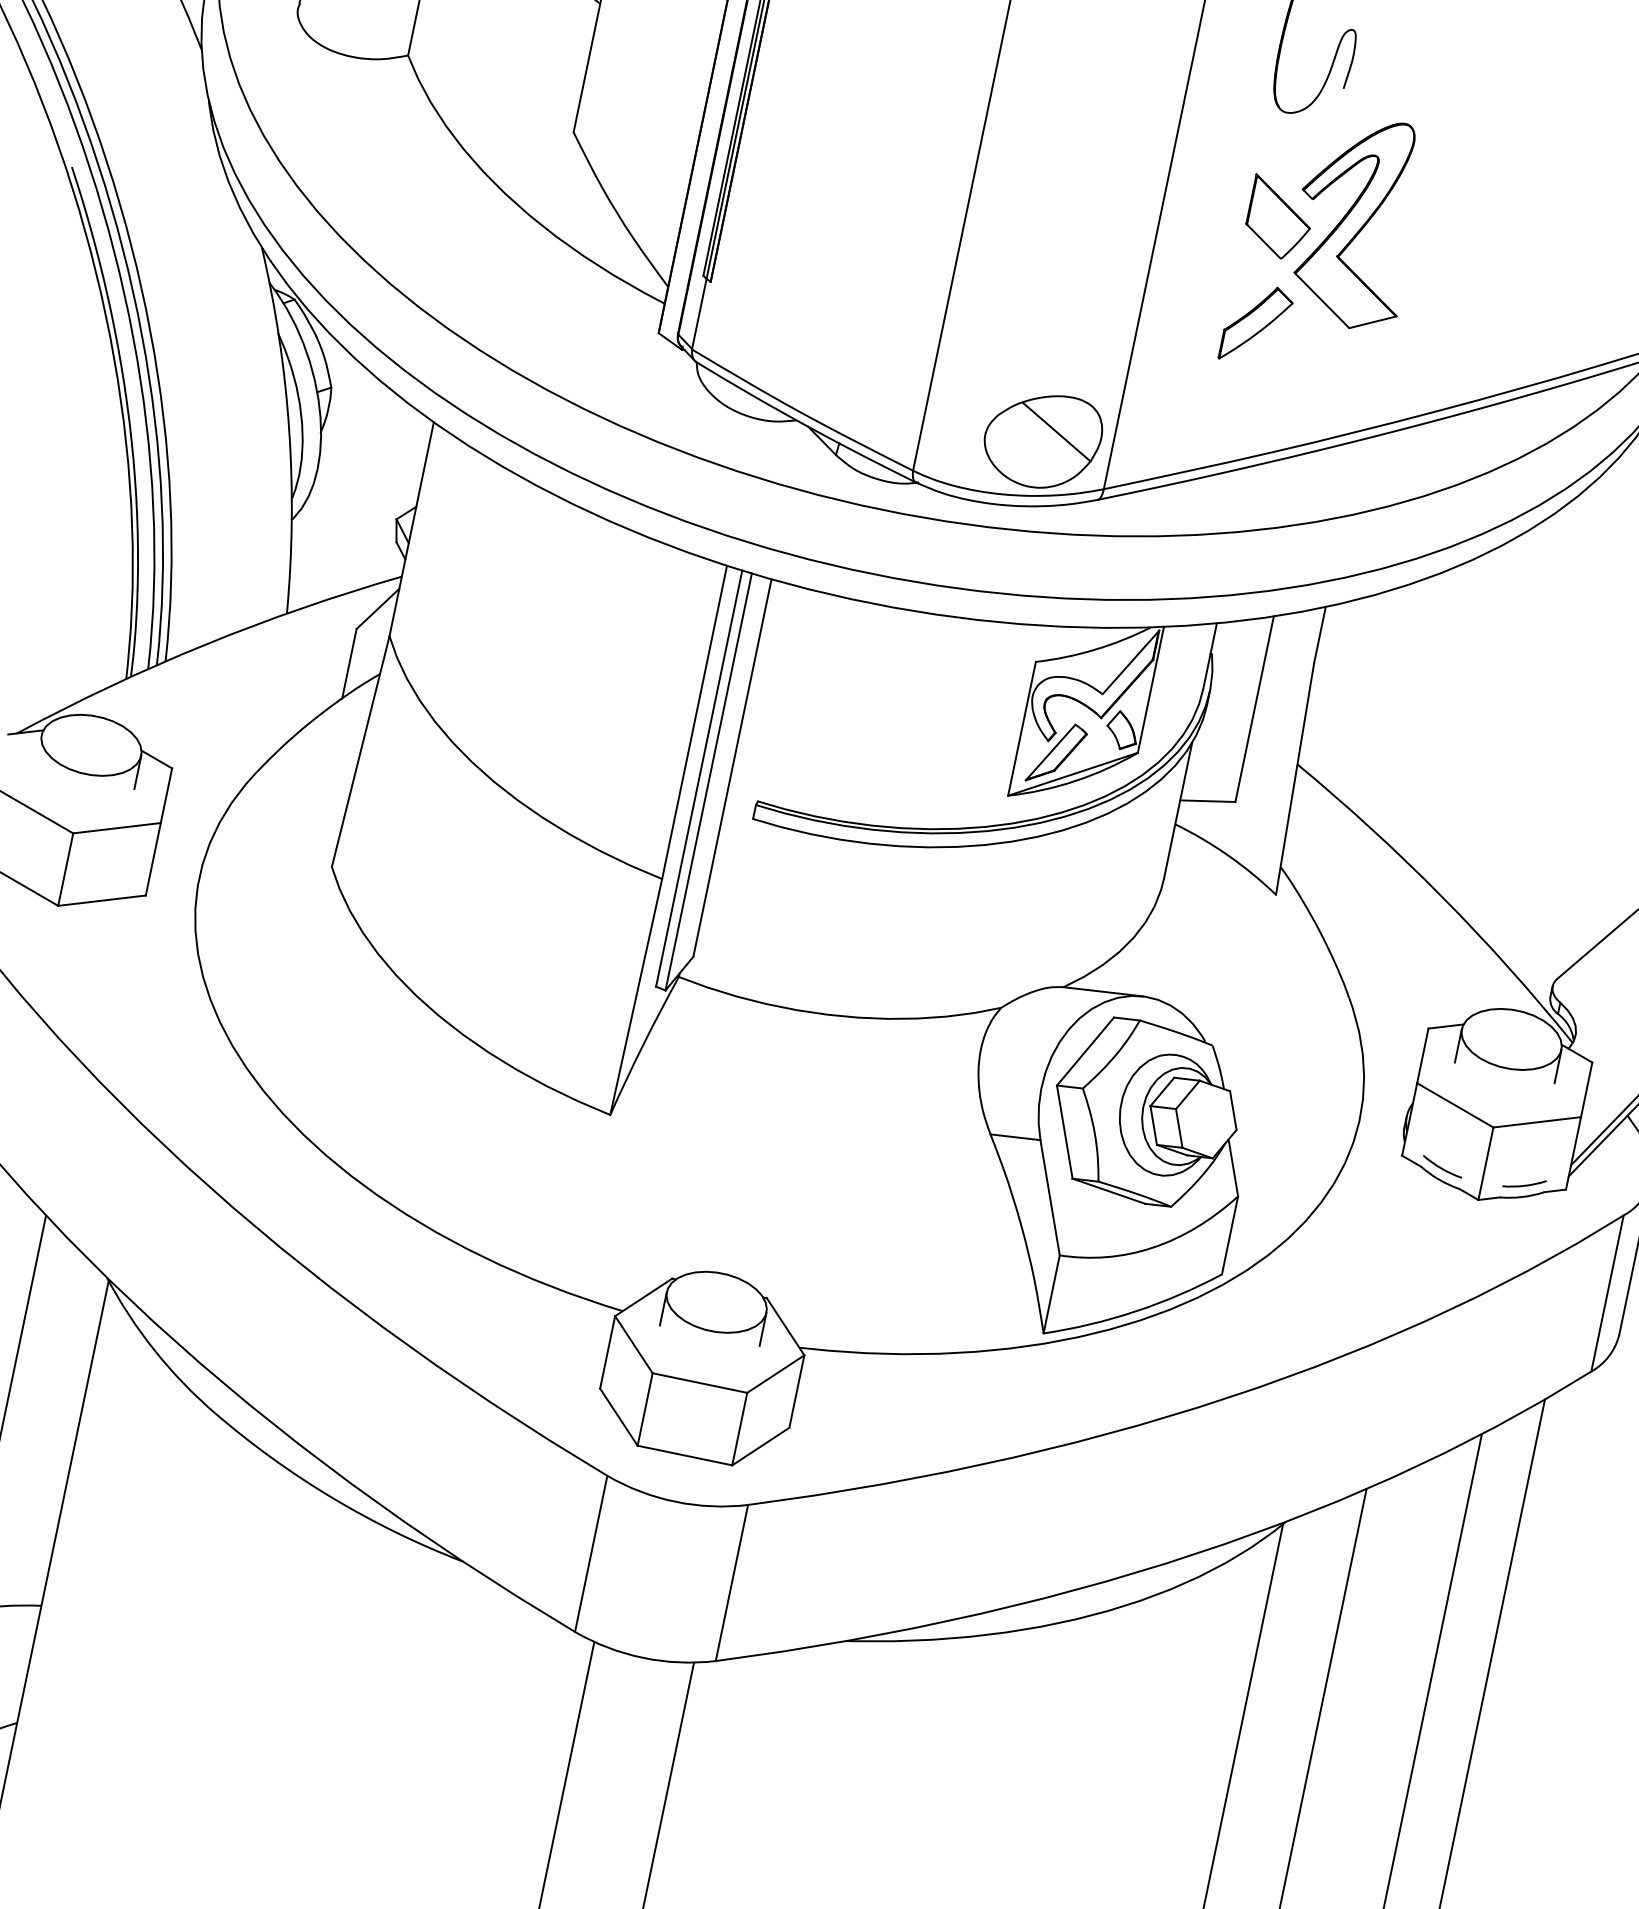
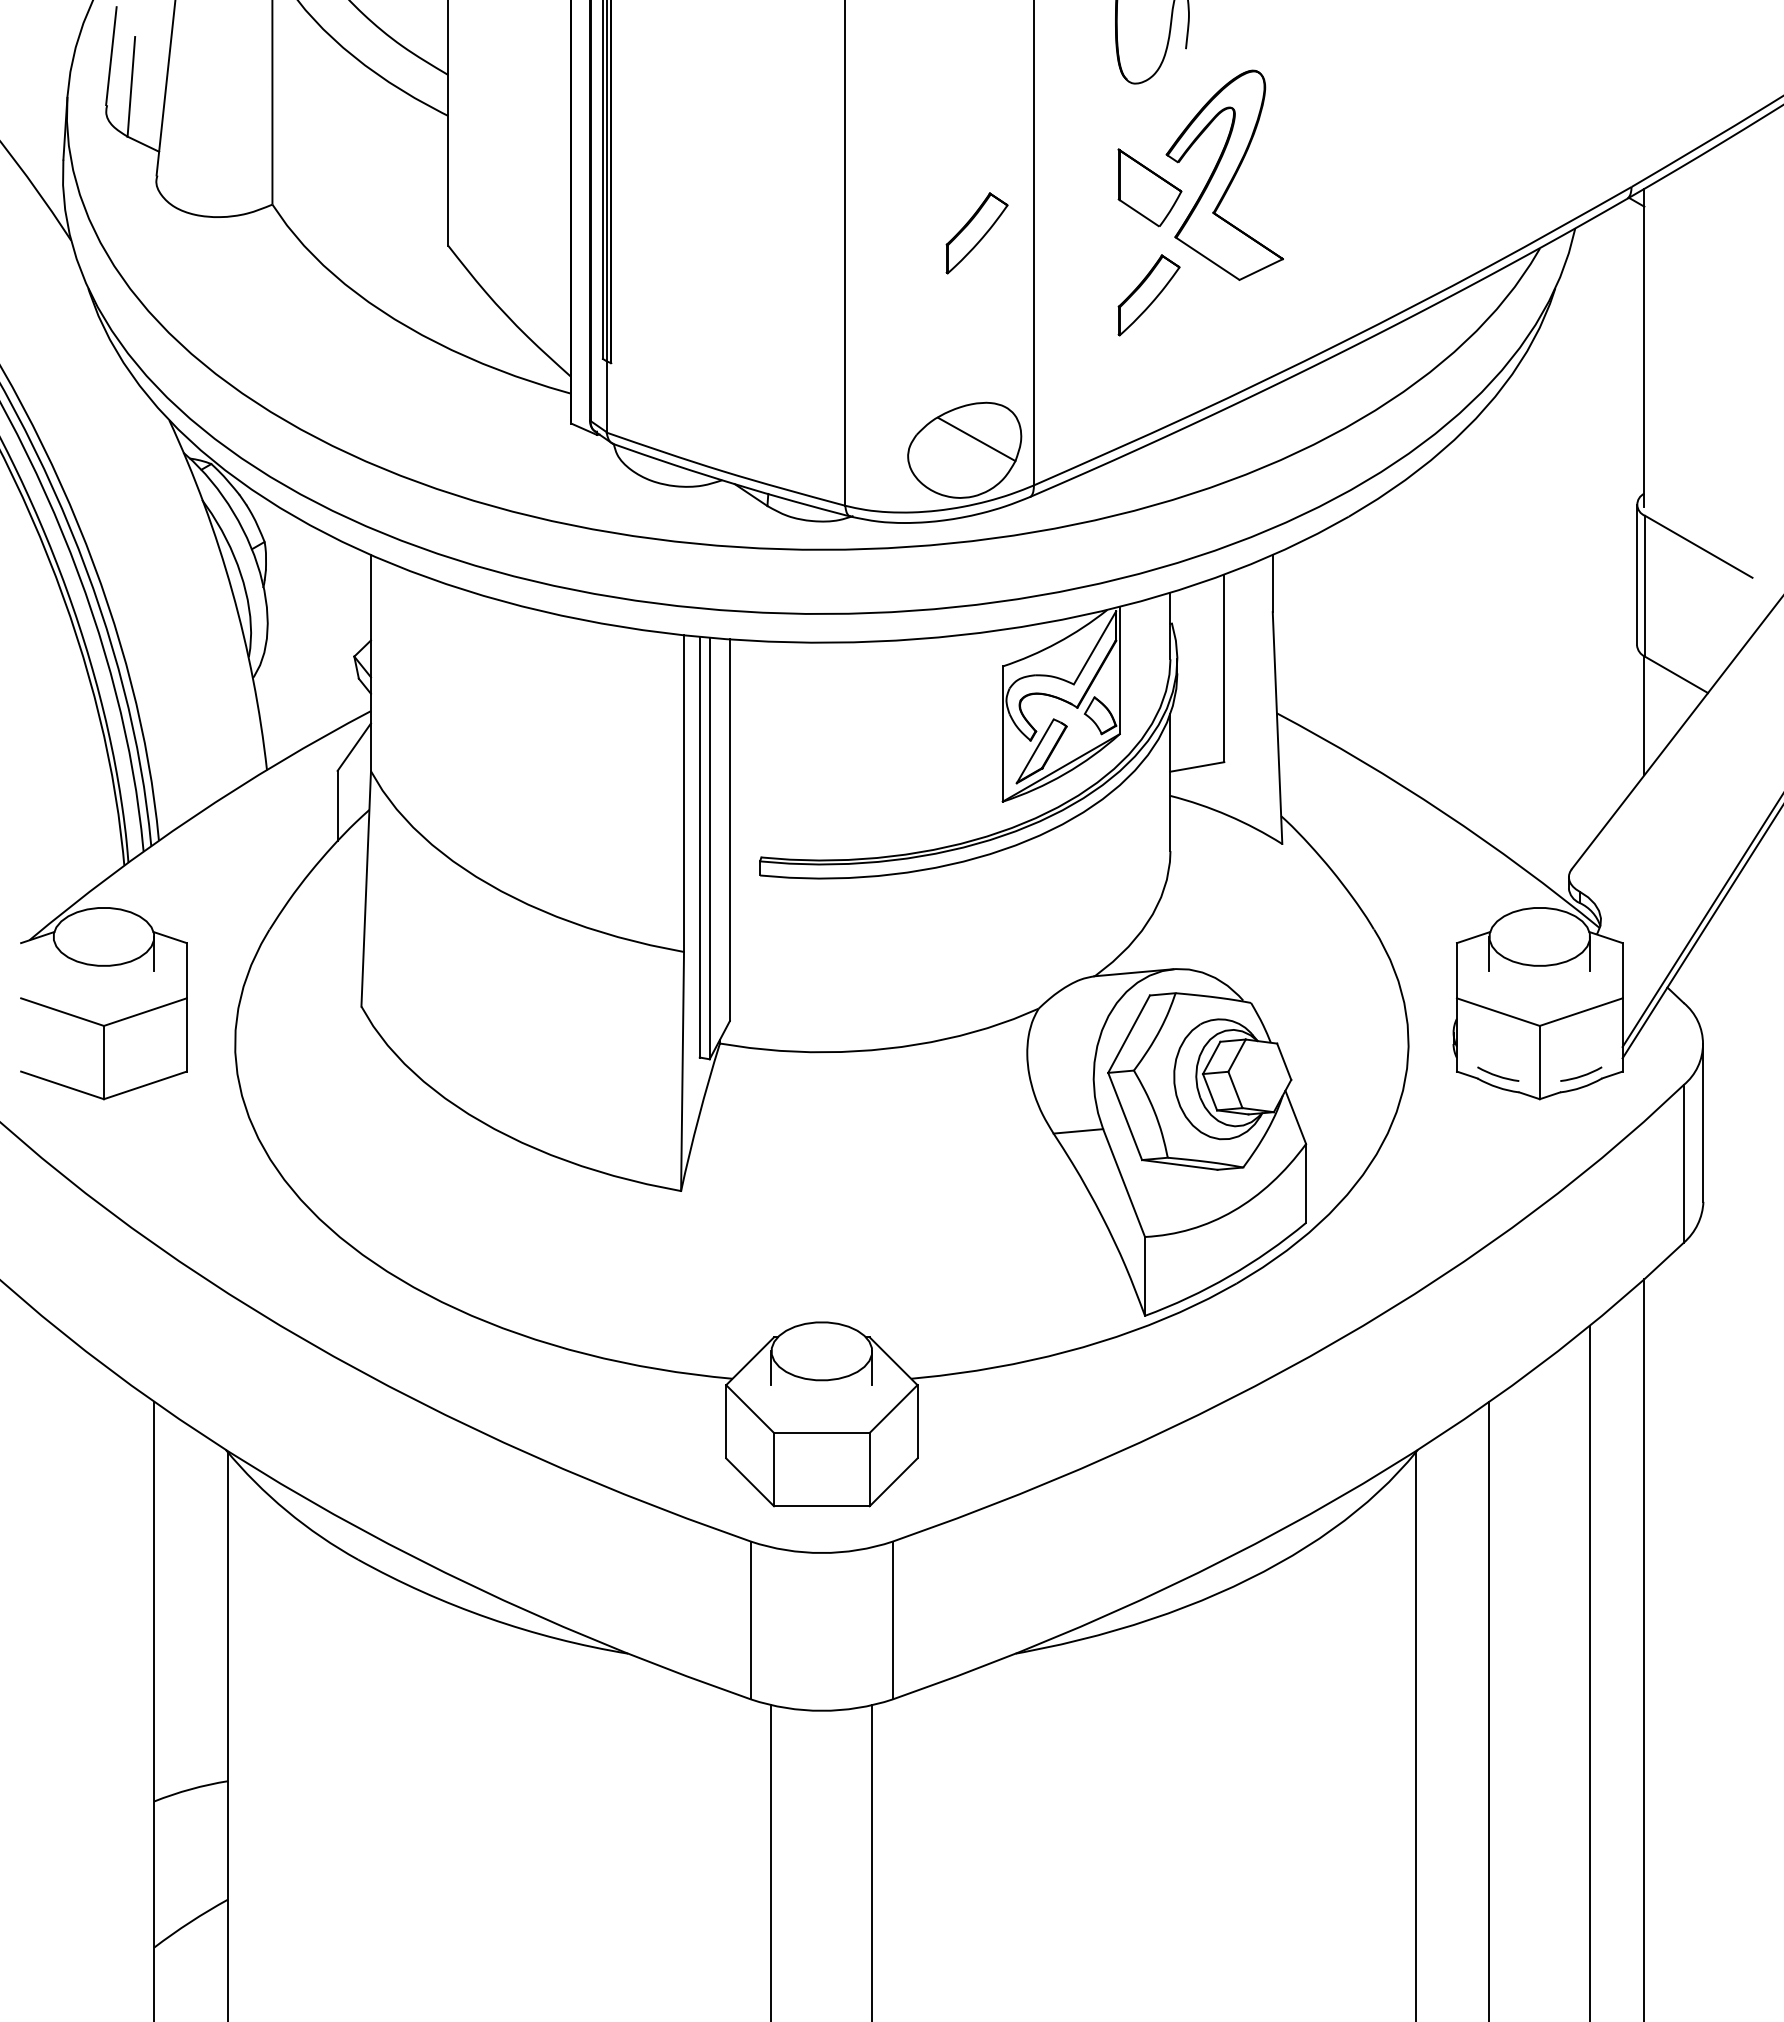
part: (1098, 228) -> (976, 233), added

